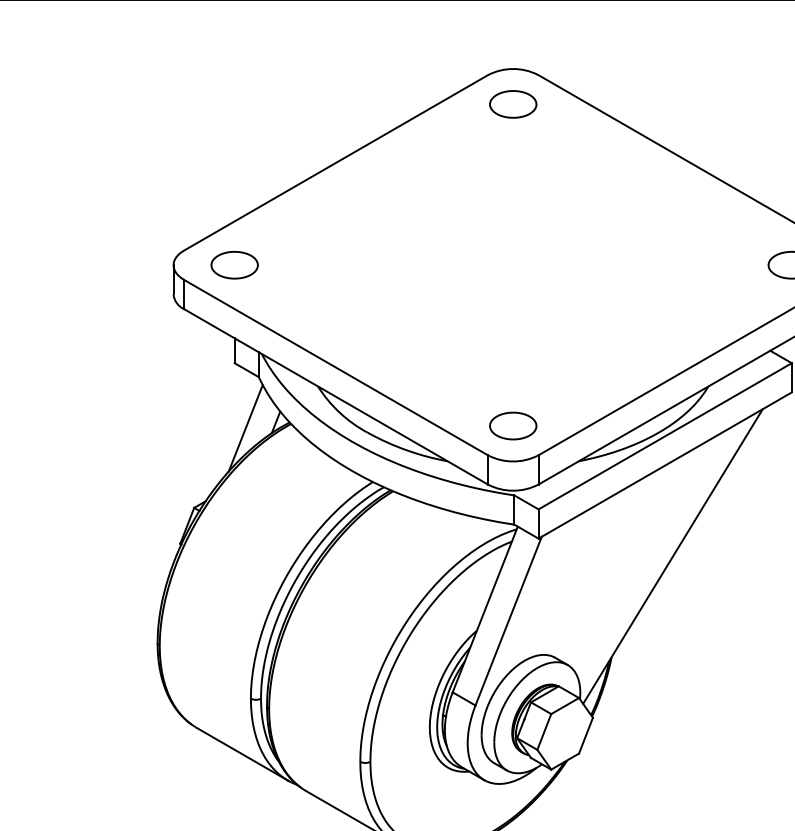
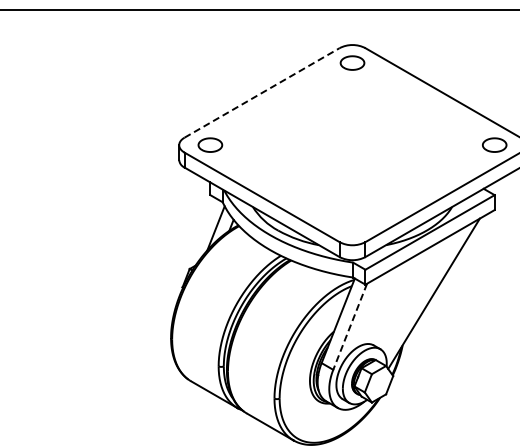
line: (336, 162) -> (262, 92), solid -> dashed
part: (513, 424) -> (352, 226), removed
line: (509, 622) -> (350, 327), solid -> dashed

